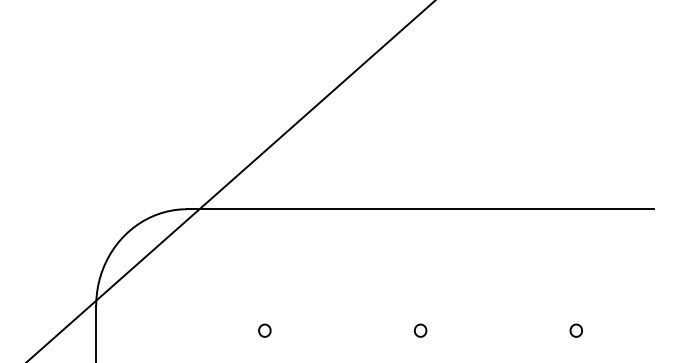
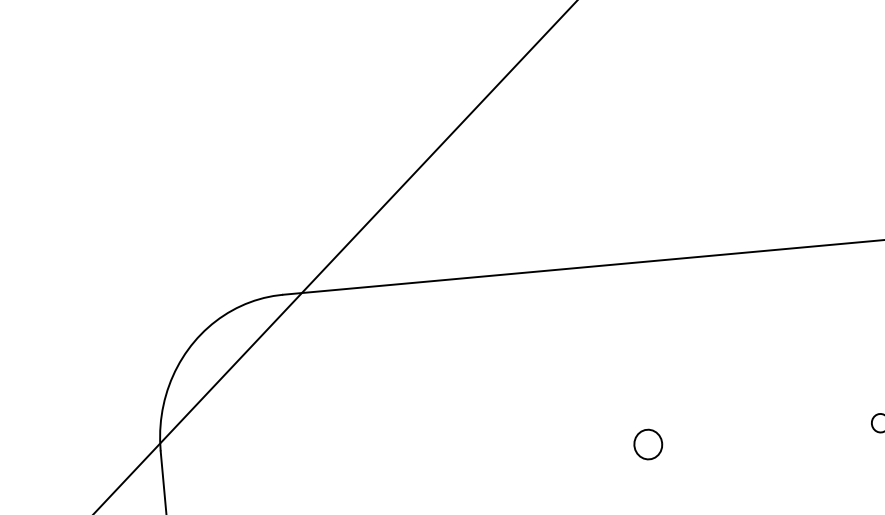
part: (264, 330) -> (415, 465), removed
part: (420, 330) -> (647, 444), size x1.6

